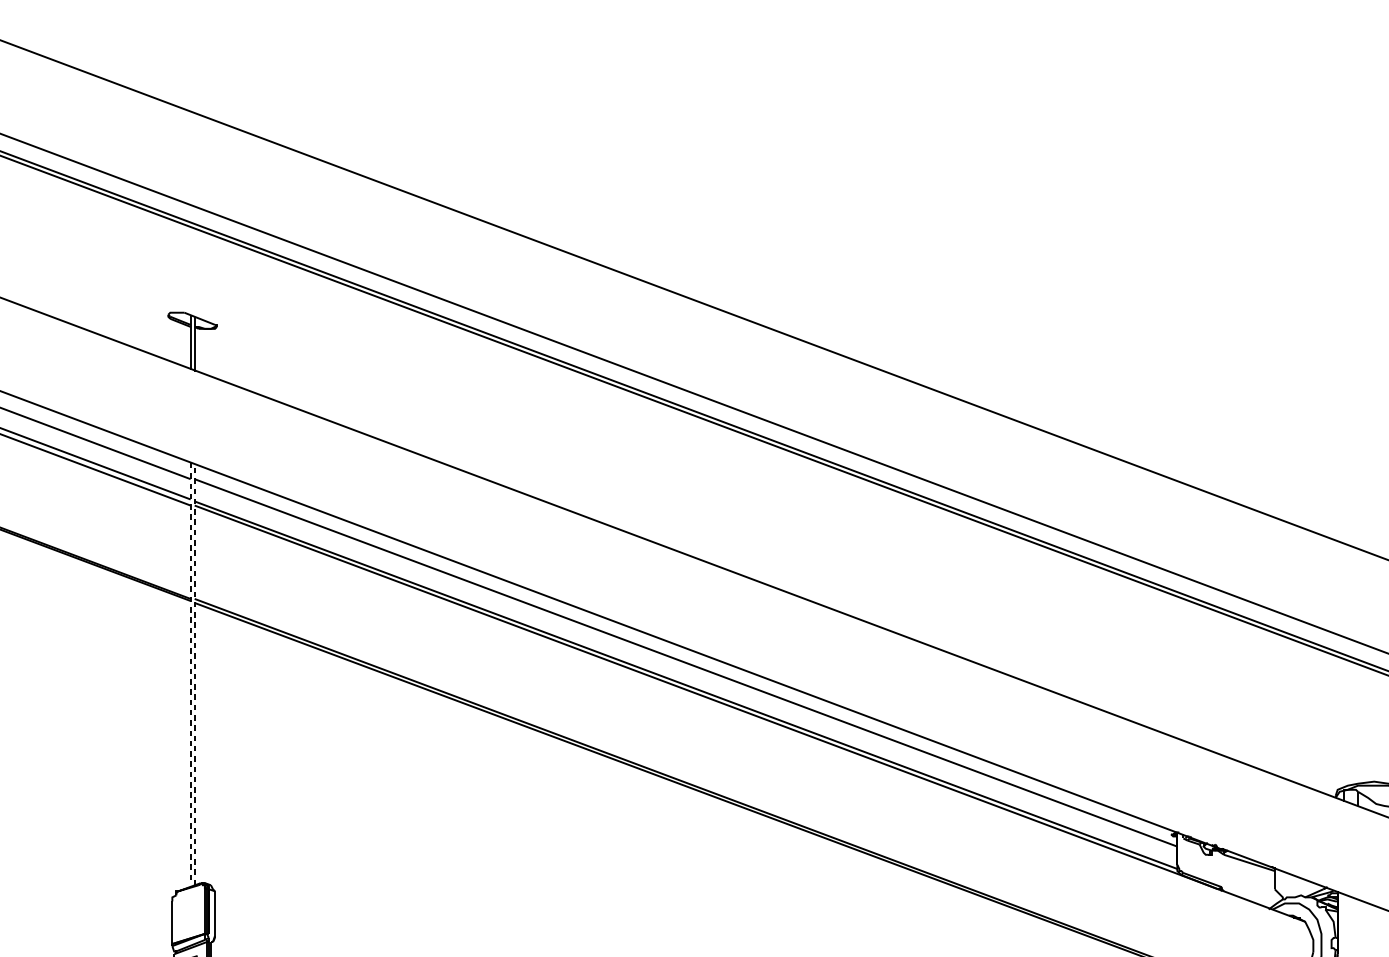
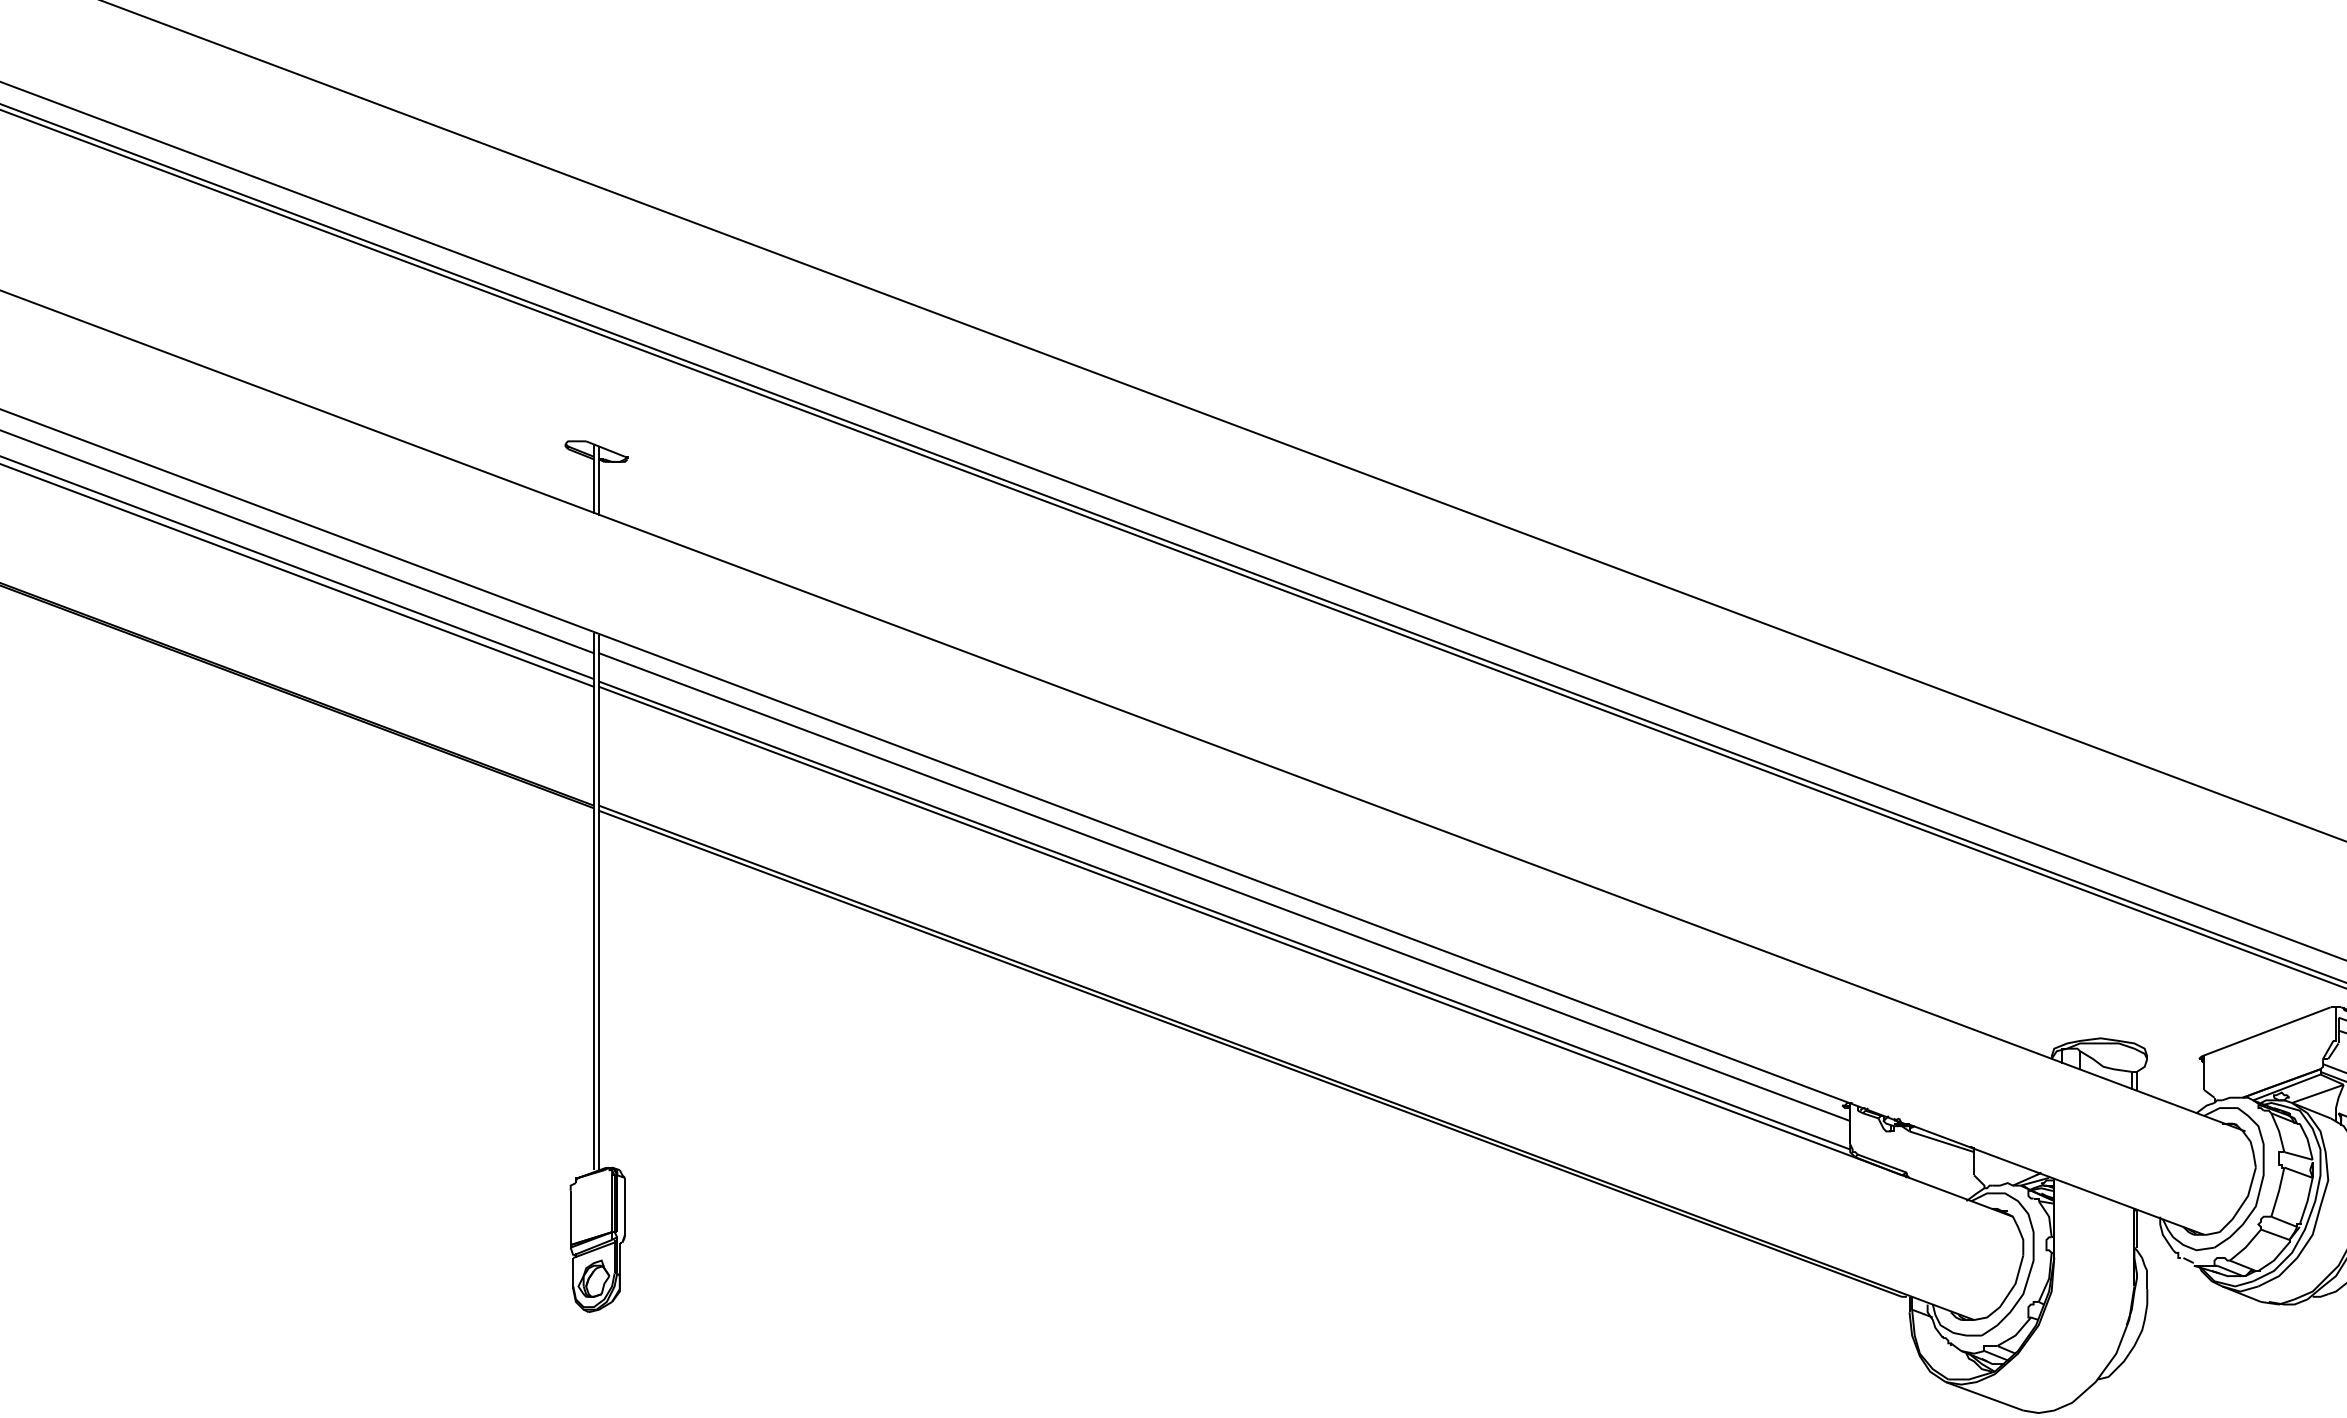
line: (190, 674) -> (593, 901), dashed -> solid
line: (194, 674) -> (599, 902), dashed -> solid

